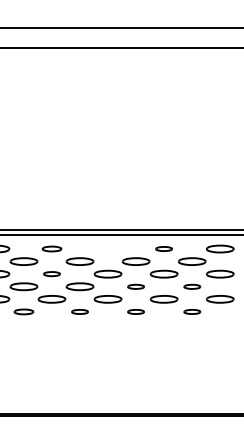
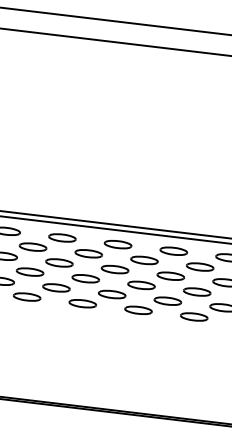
part: (51, 248) -> (61, 237), size x1.43
part: (107, 248) -> (117, 244), added
part: (163, 248) -> (173, 250), size x1.67
part: (51, 273) -> (59, 262), size x1.67
part: (135, 286) -> (140, 285), size x1.67
part: (192, 286) -> (197, 291), size x1.67
part: (23, 311) -> (26, 296), size x1.43
part: (79, 311) -> (82, 303), size x1.67
part: (135, 311) -> (137, 309), size x1.67
part: (192, 311) -> (194, 316), size x1.67

